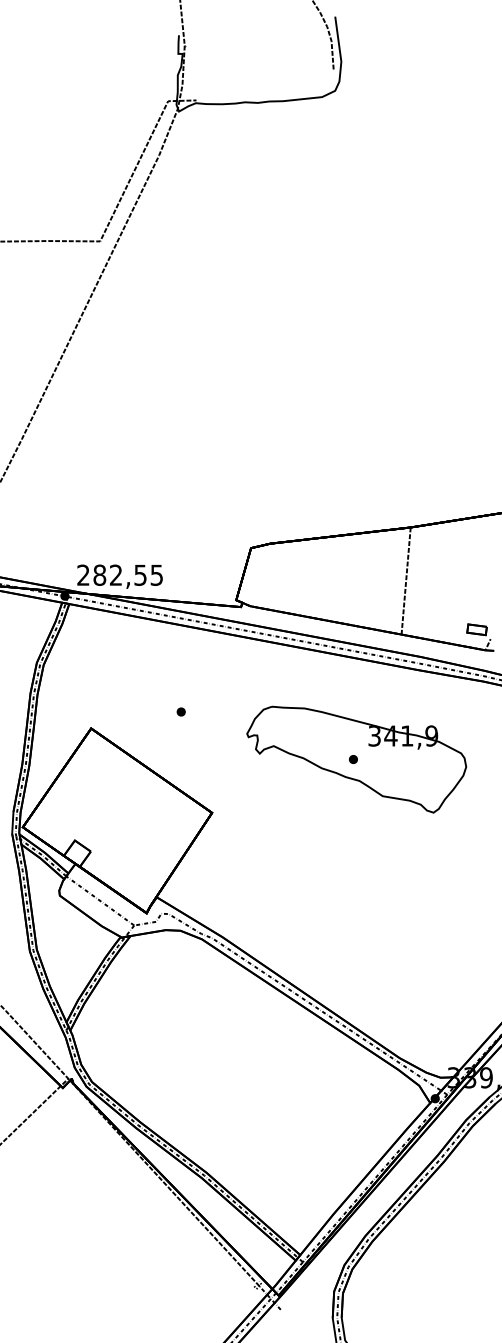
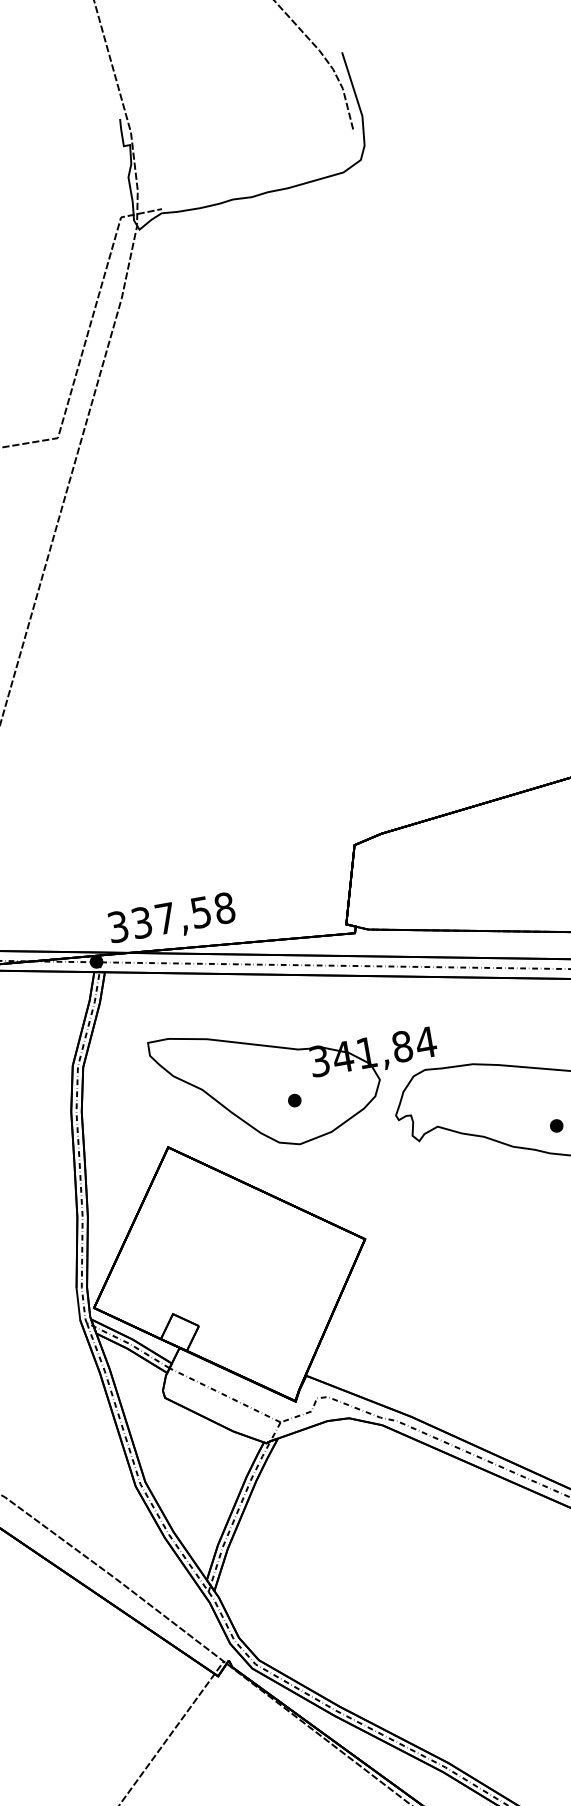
text: (120, 574) -> (171, 916), 282,55 -> 337,58
part: (185, 698) -> (297, 1079), added

